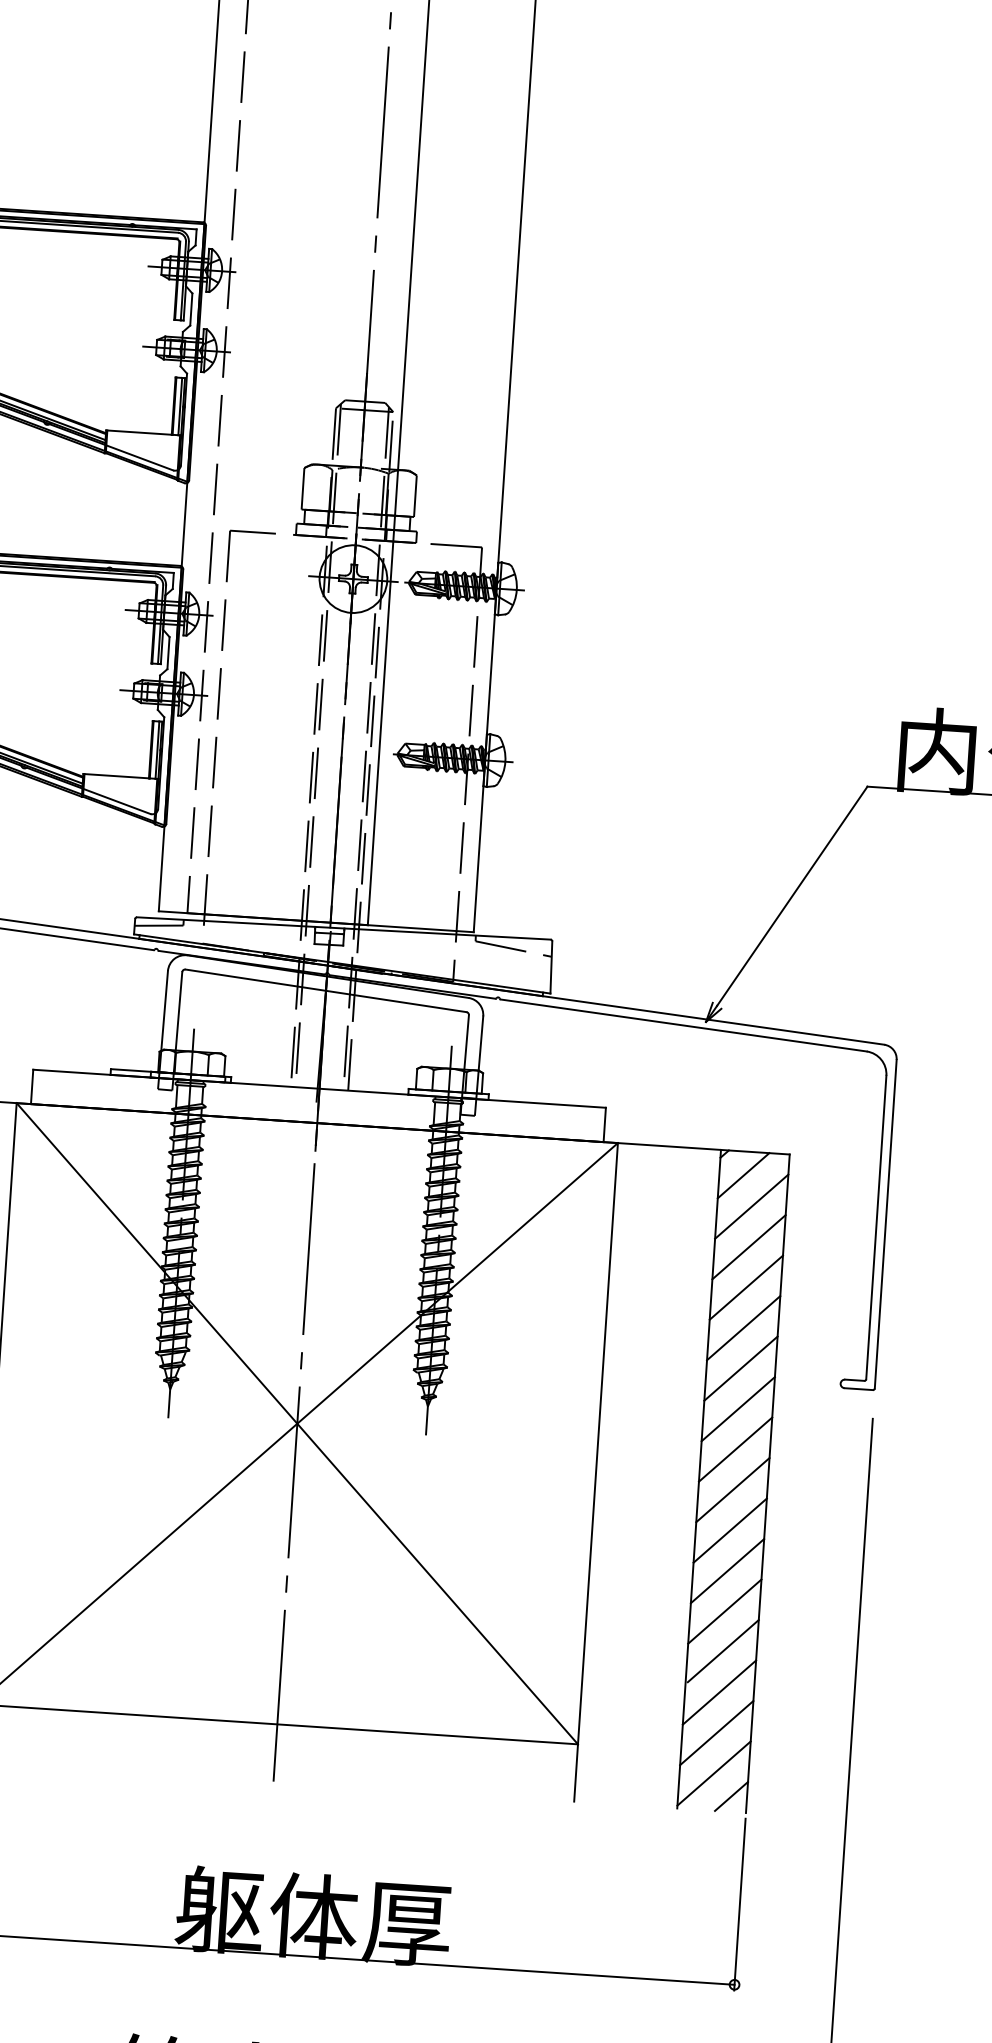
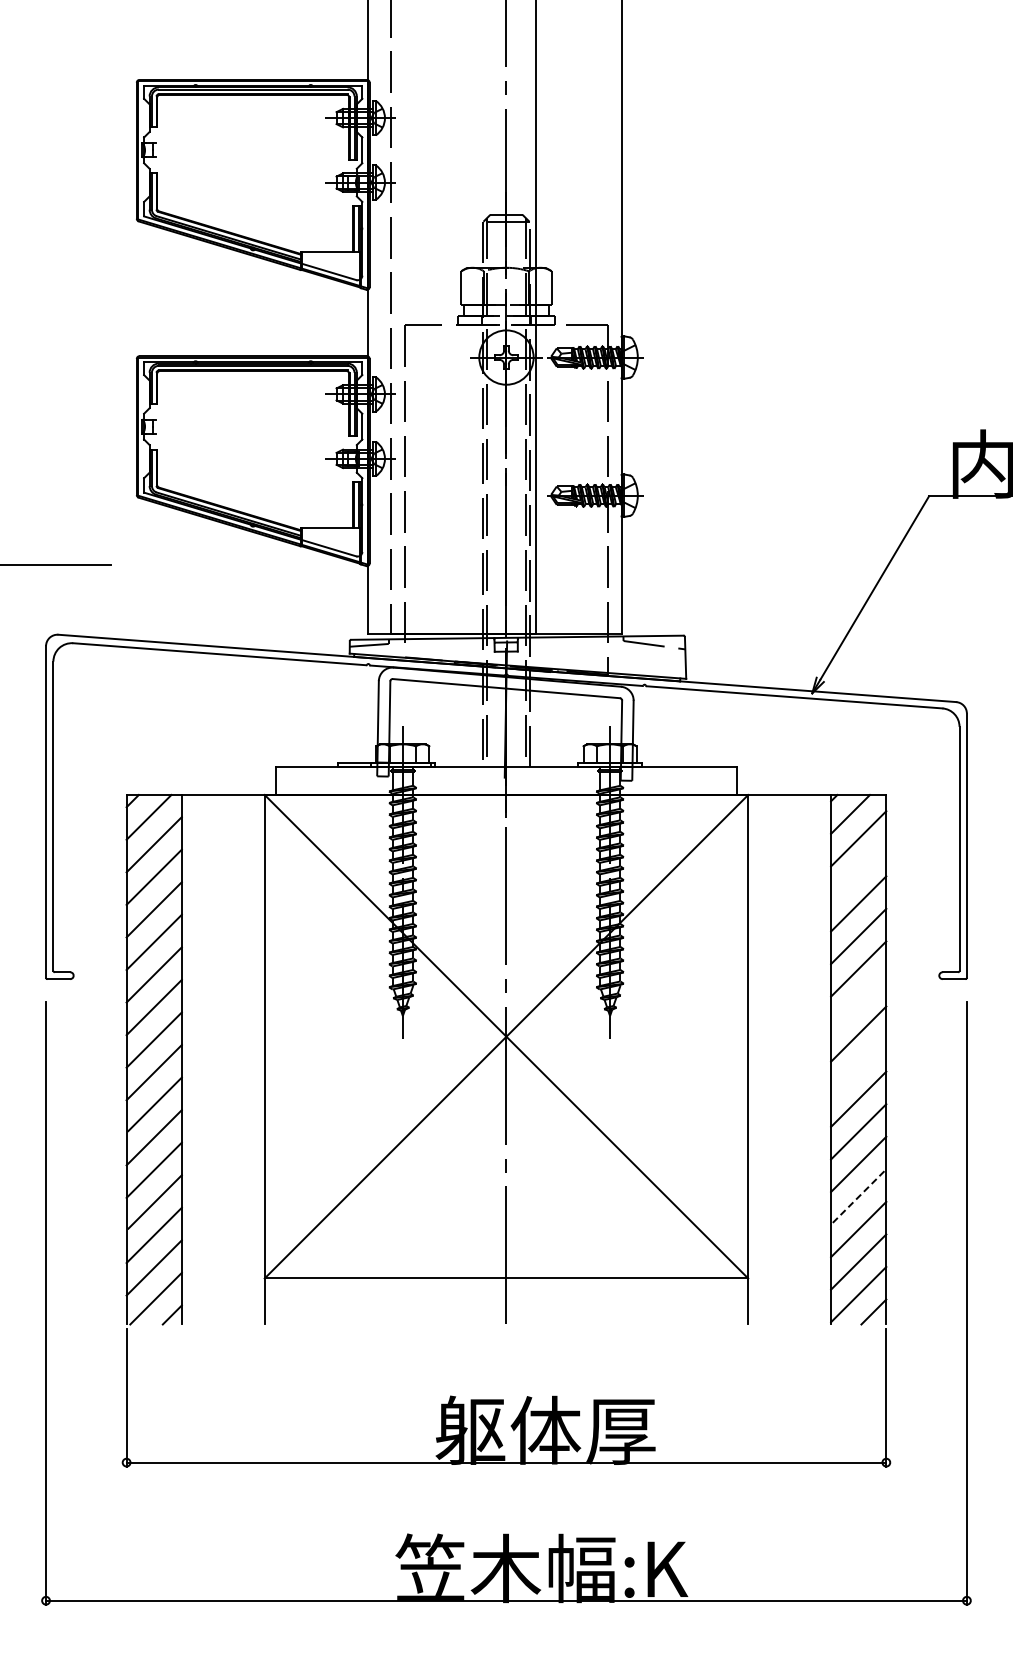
line: (748, 1247) -> (858, 871), removed
line: (738, 1409) -> (858, 1001), removed
line: (732, 1489) -> (858, 1066), removed
line: (723, 1651) -> (859, 1196), solid -> dashed

